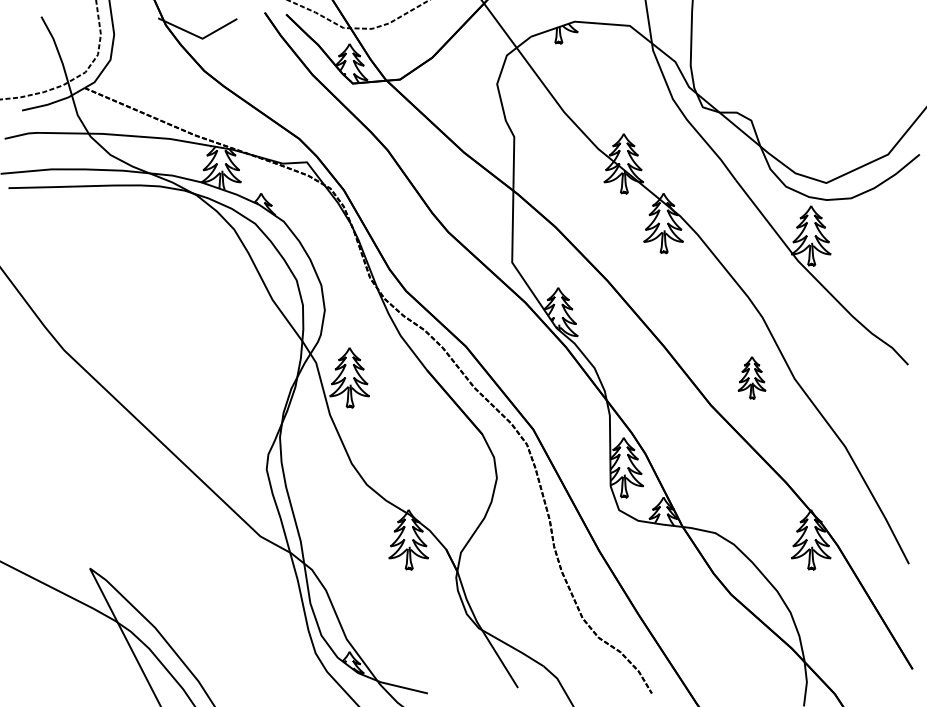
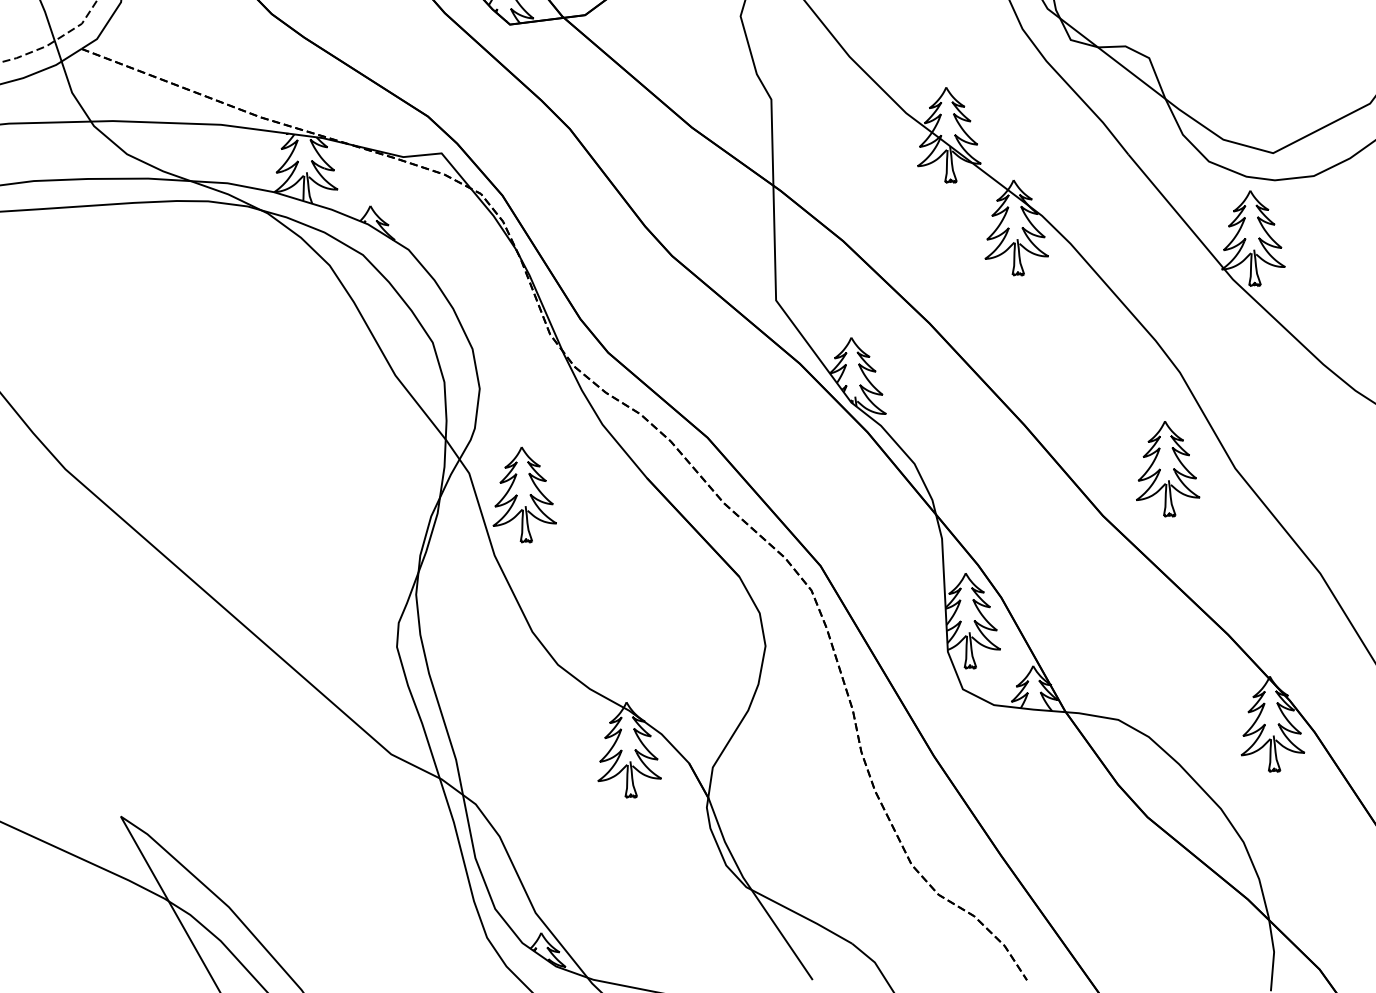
part: (751, 377) -> (1165, 468), size x1.43

